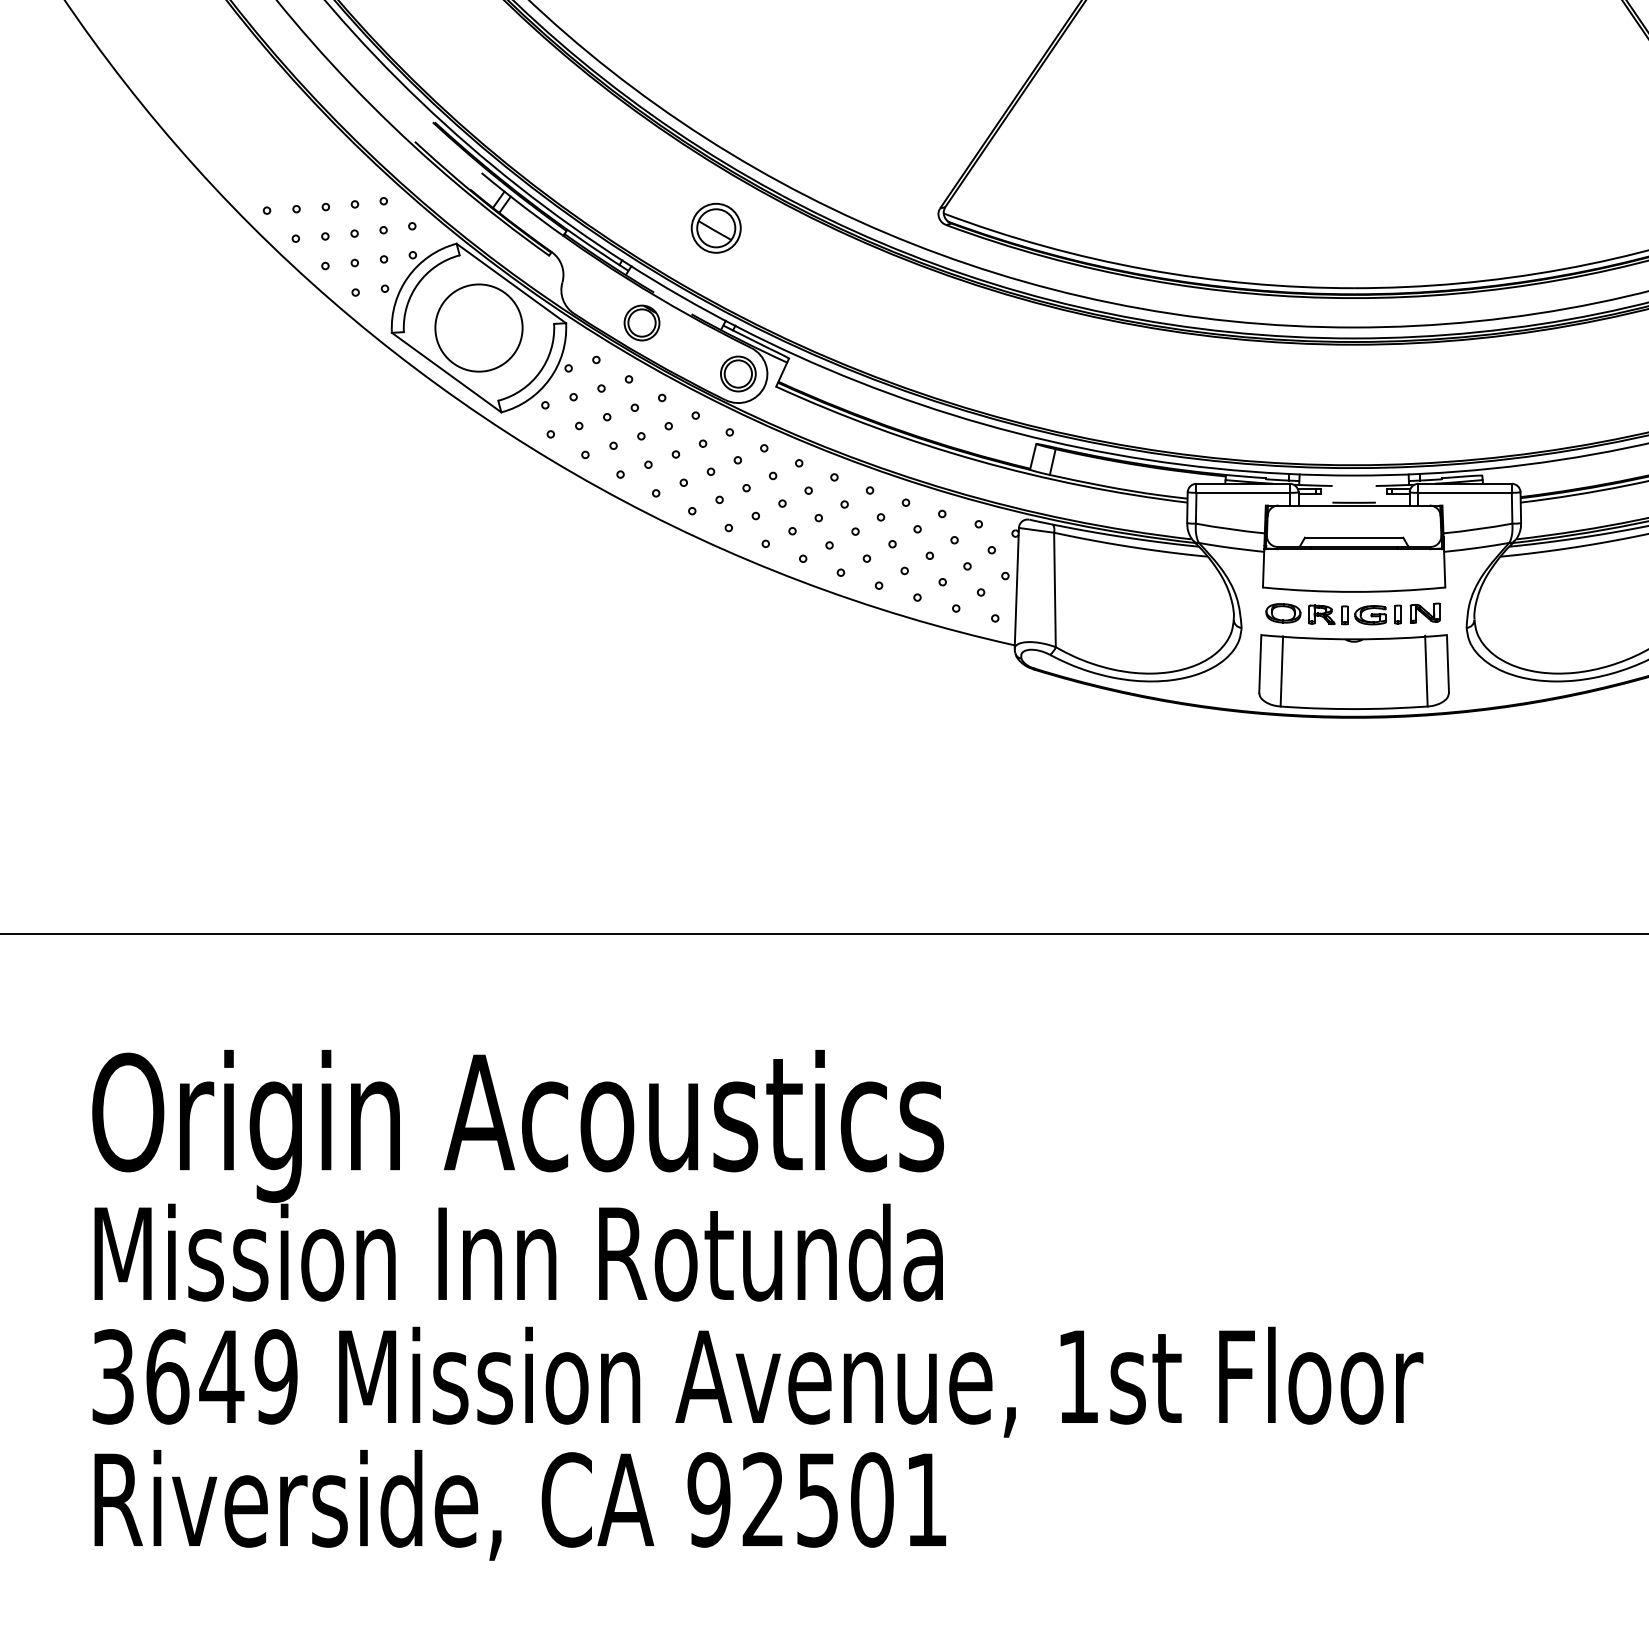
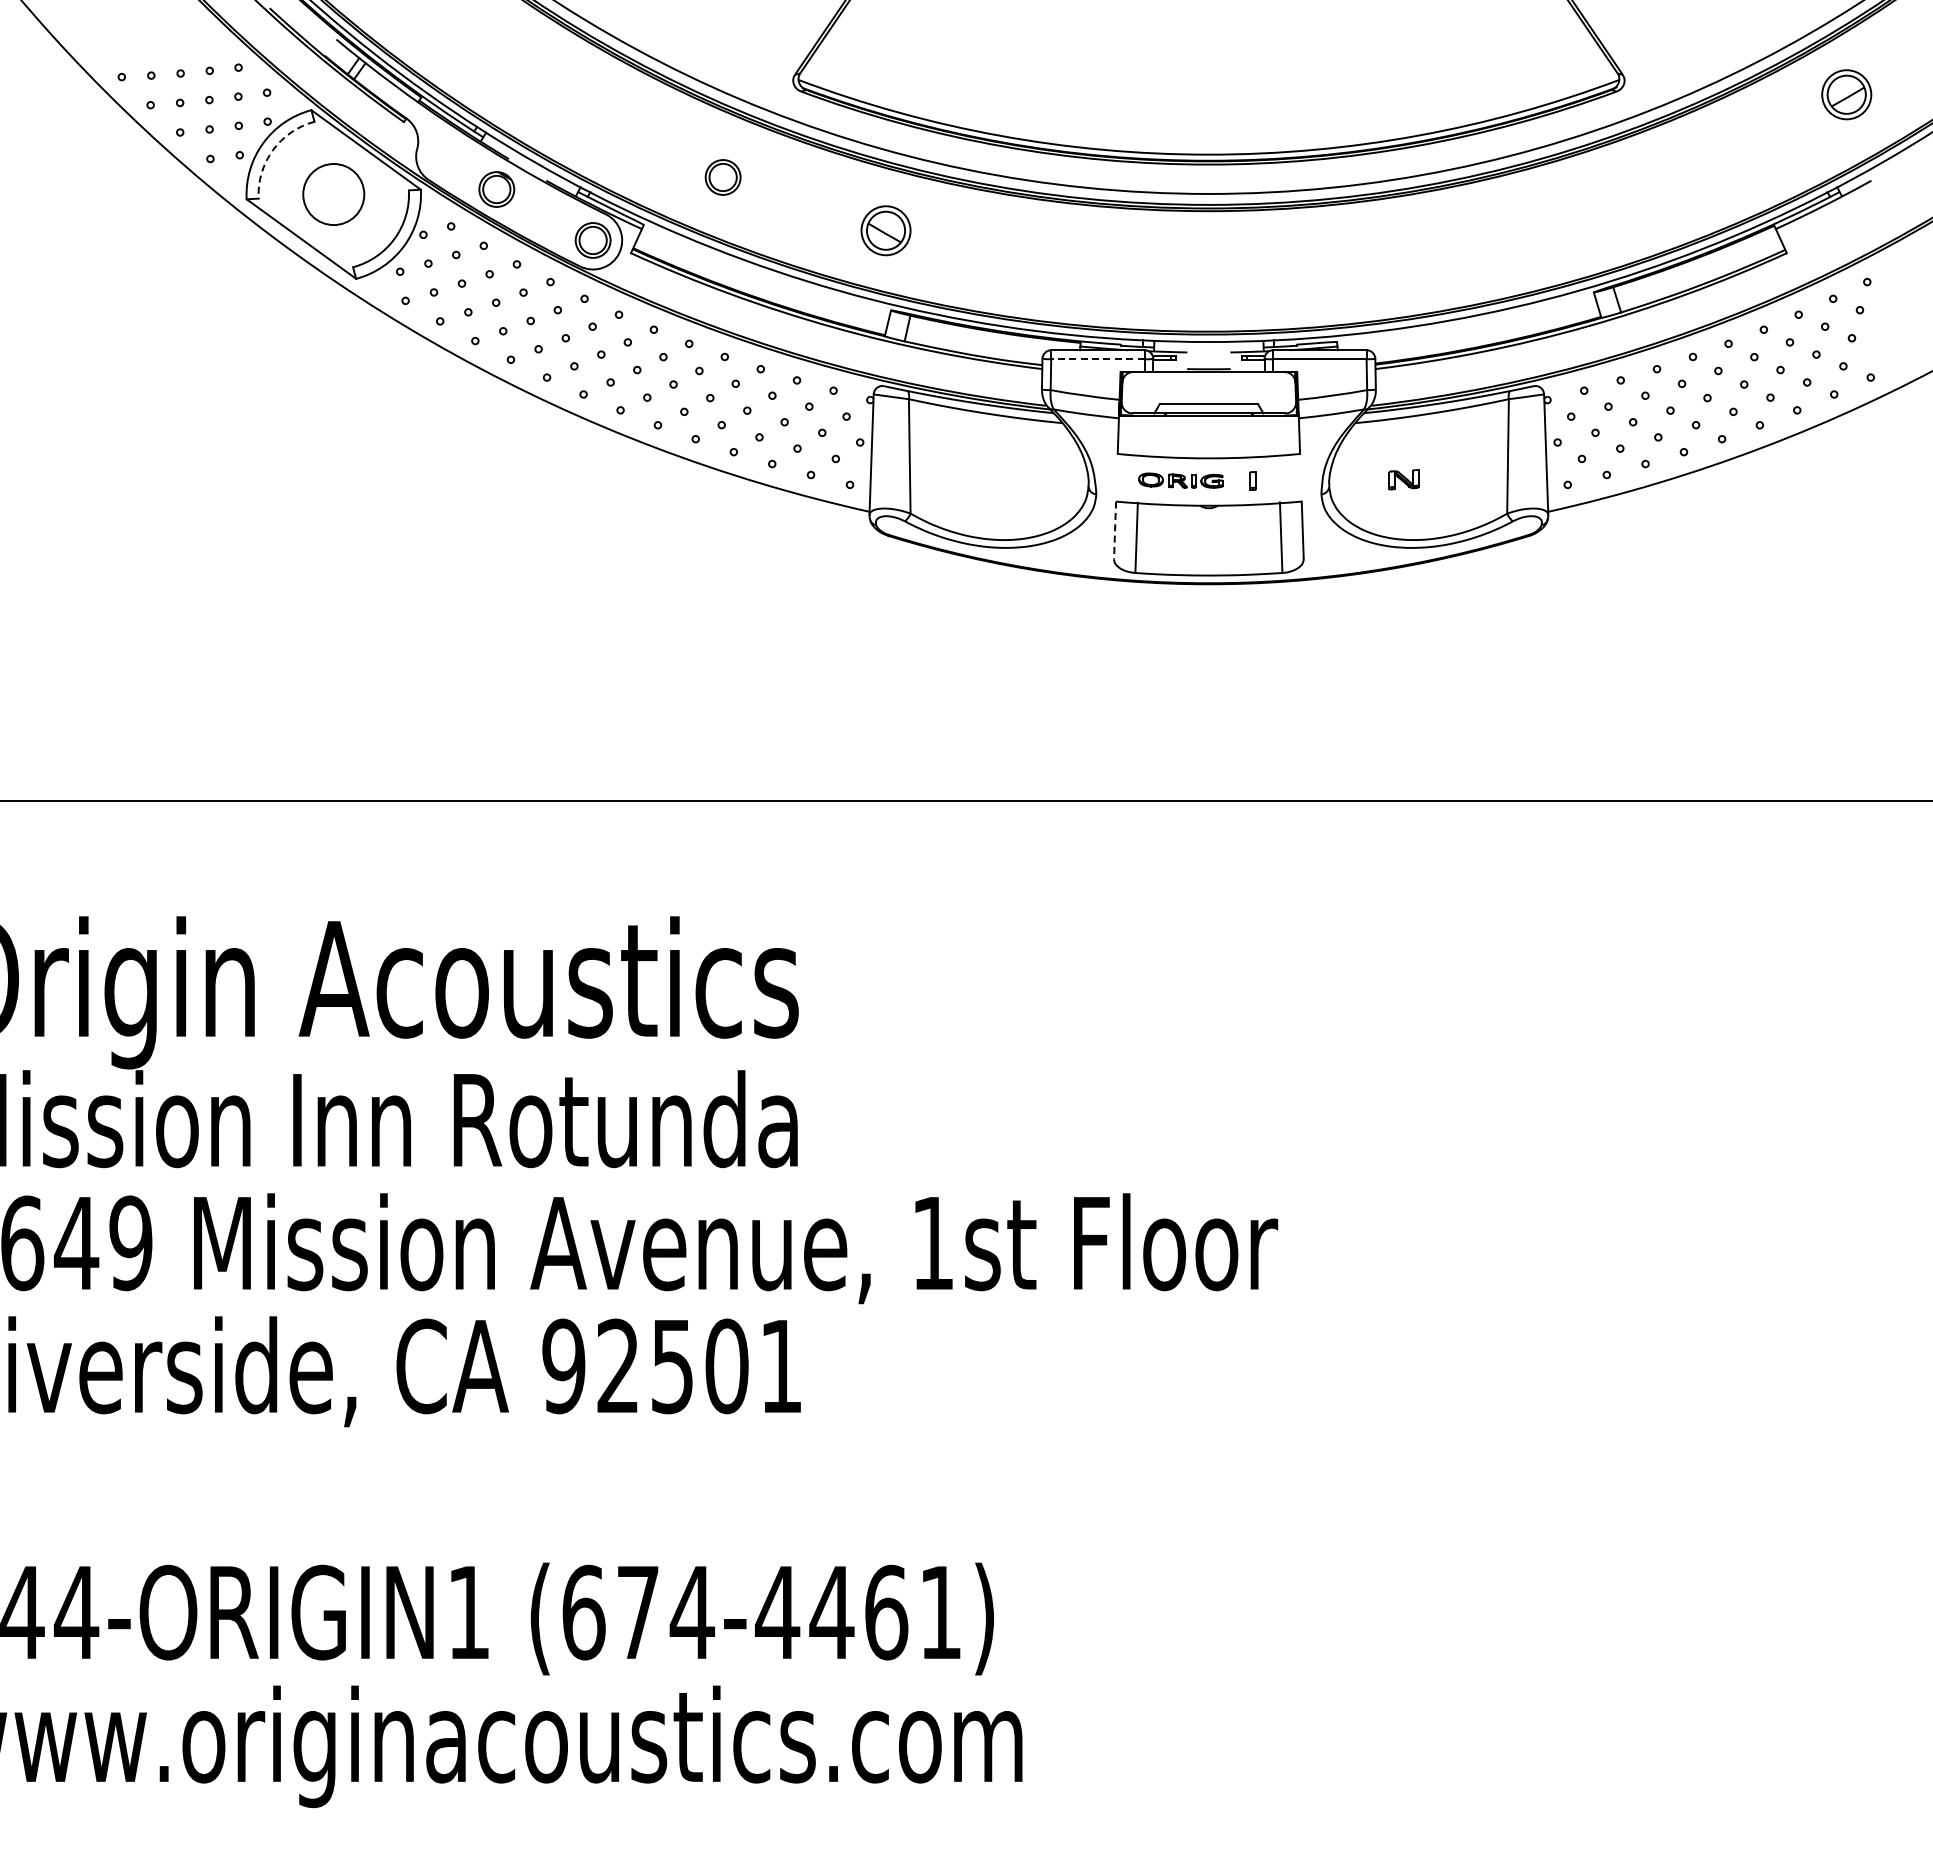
part: (715, 228) -> (885, 230), moved
arc: (417, 284) -> (272, 150), solid -> dashed
part: (867, 311) -> (722, 177), added
circle: (478, 328) -> (333, 194), size x0.7
line: (1242, 493) -> (1097, 359), solid -> dashed
part: (1424, 613) -> (1403, 479), moved
part: (1325, 614) -> (1180, 480), size x0.7
line: (1260, 664) -> (1115, 530), solid -> dashed

